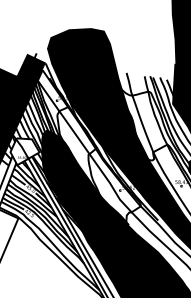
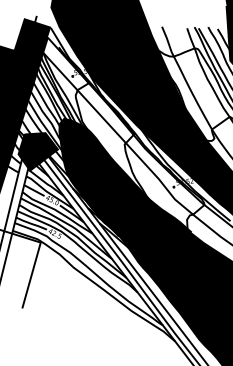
fill: (24, 151) -> (37, 150), added

